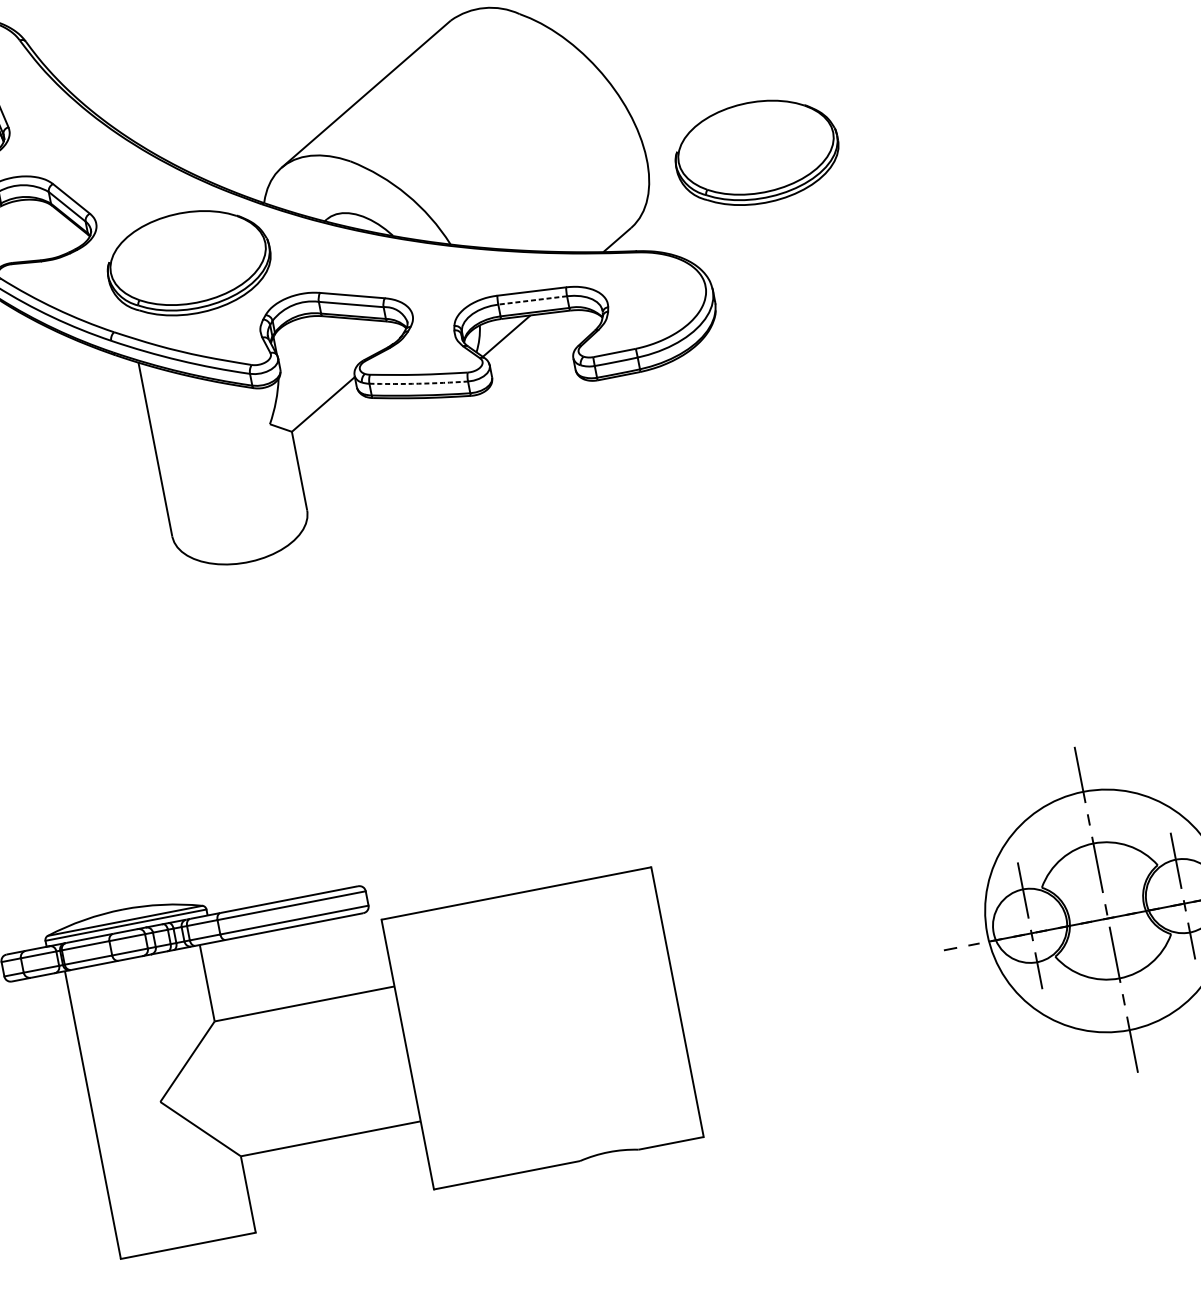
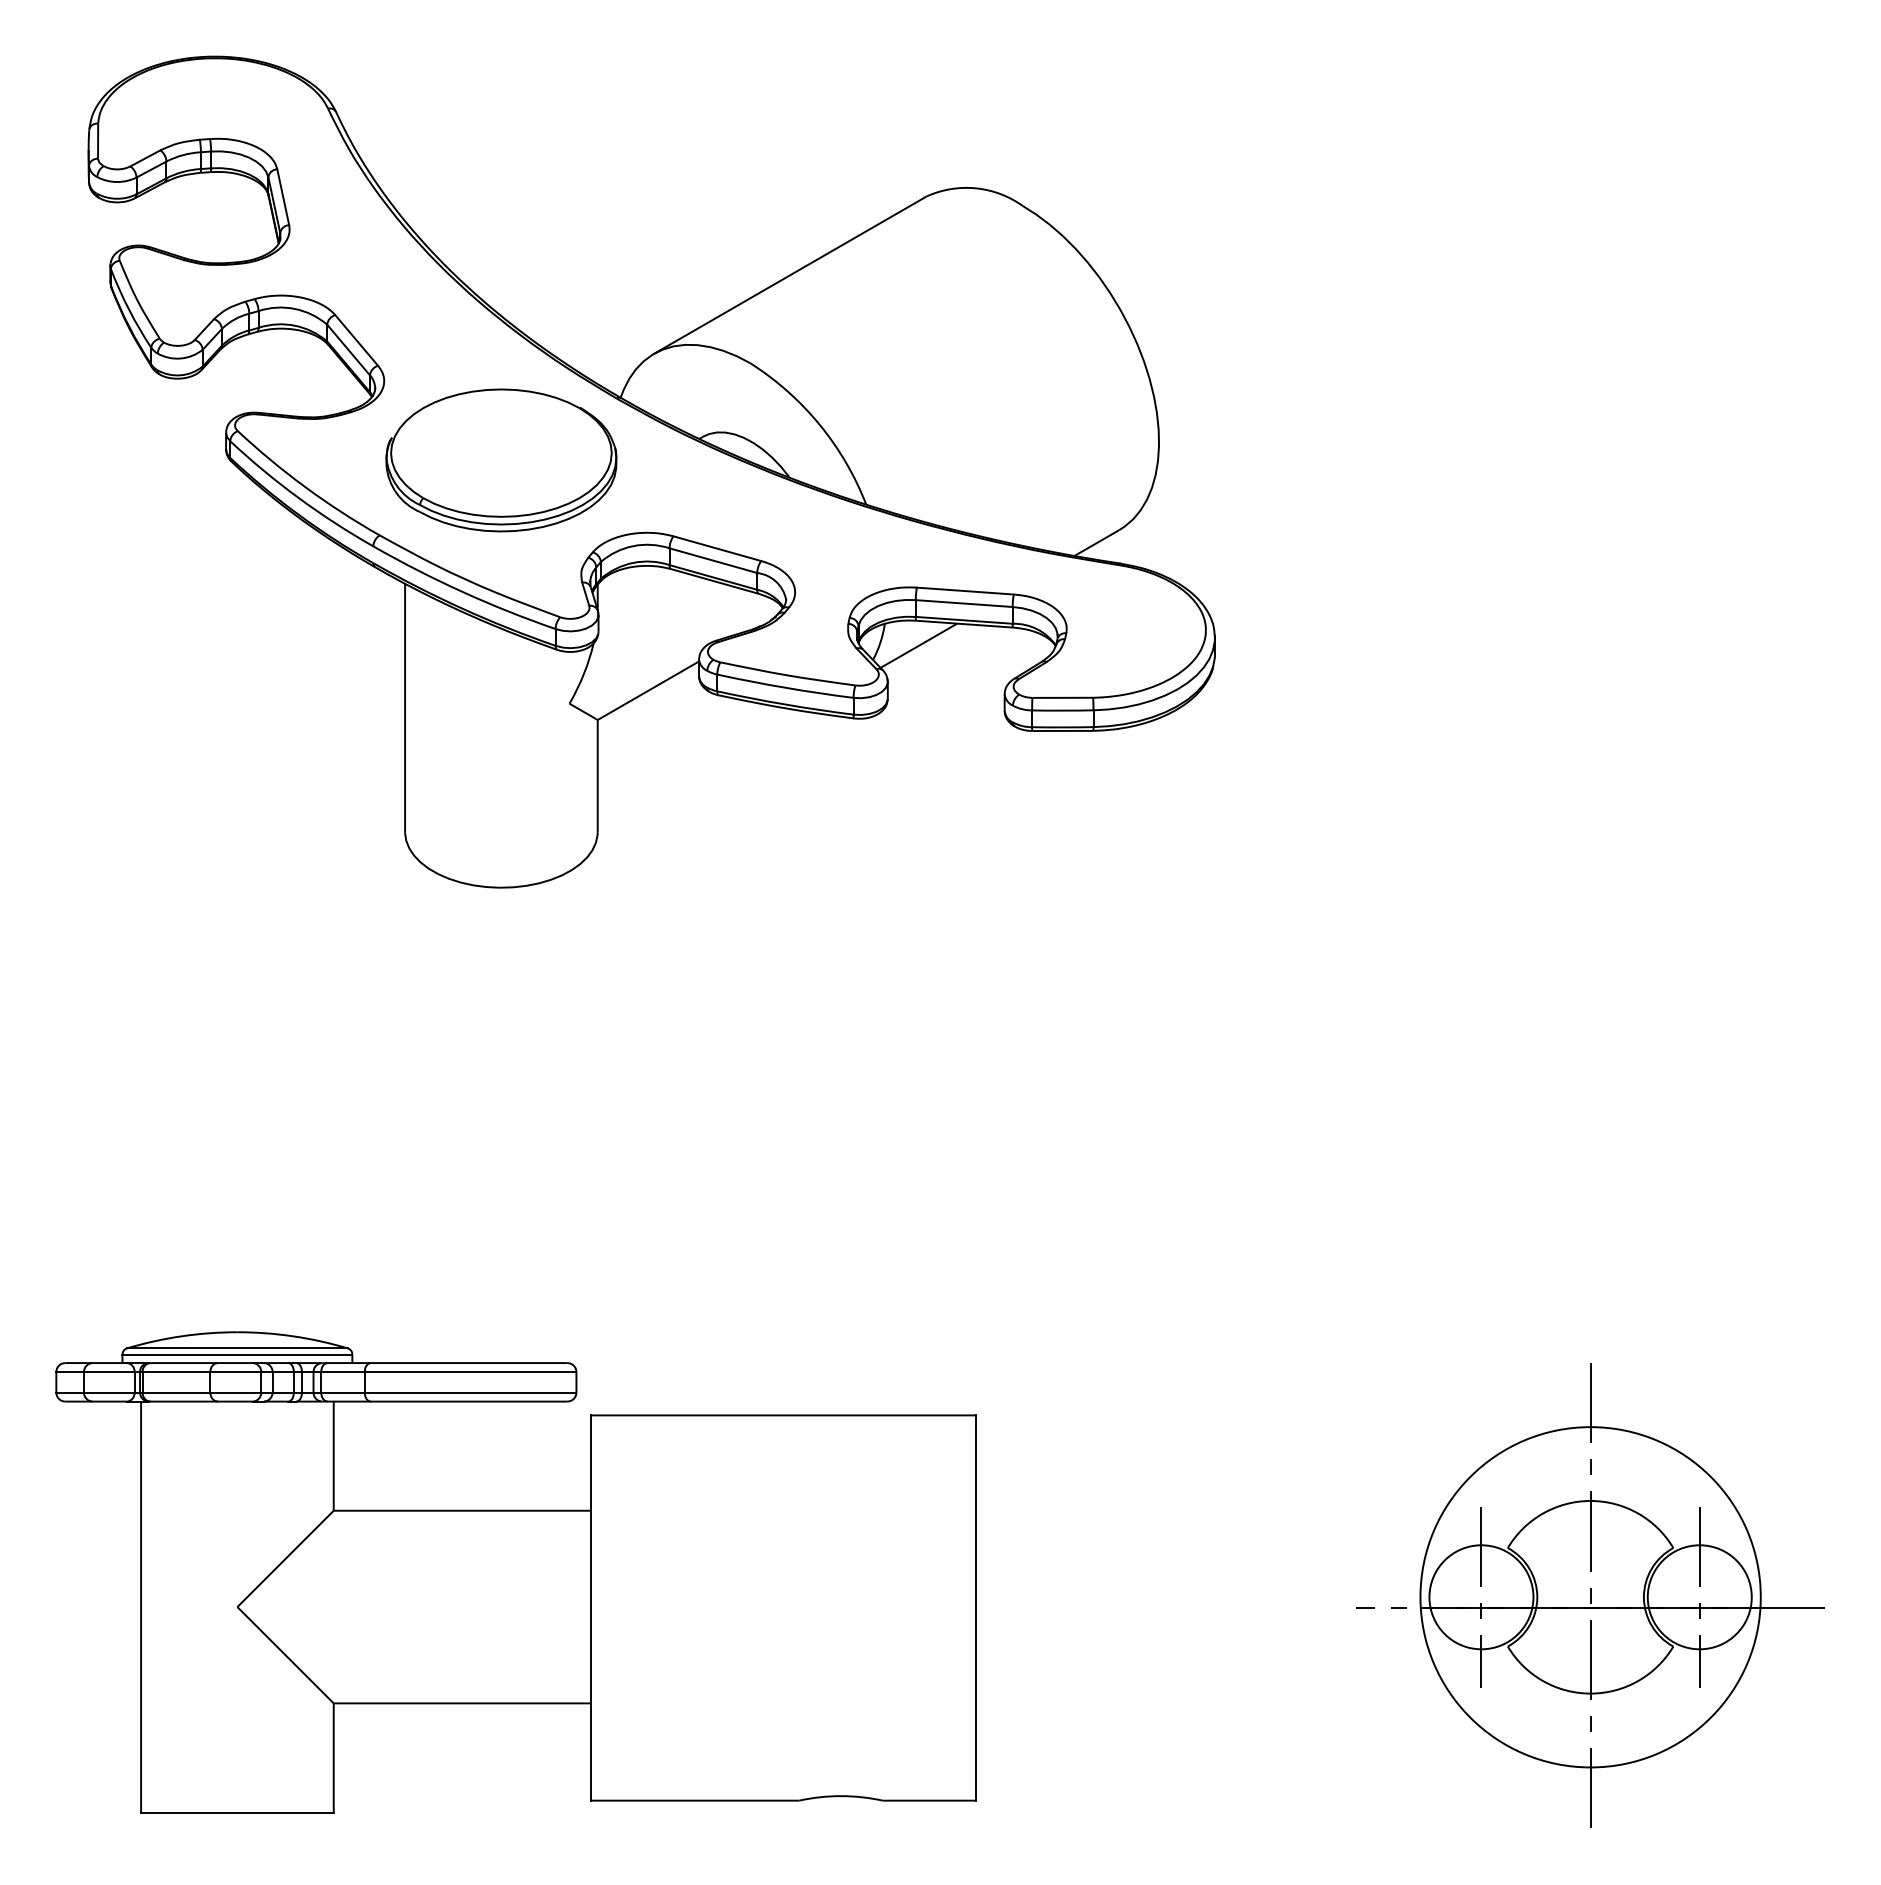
part: (757, 152) -> (1312, 460), removed
line: (532, 300) -> (964, 603), dashed -> solid
arc: (418, 383) -> (785, 687), dashed -> solid

